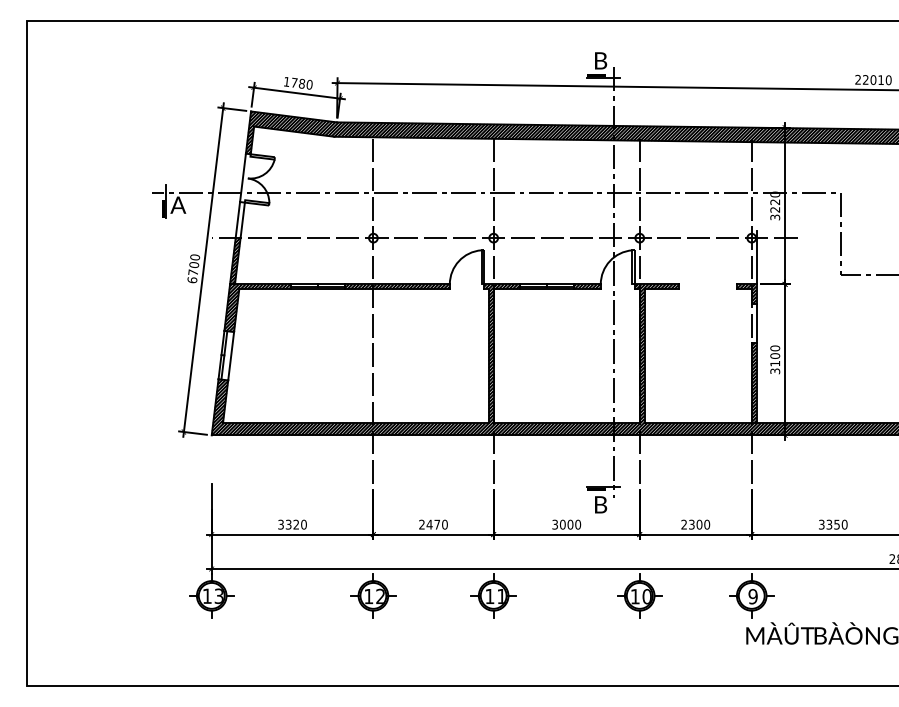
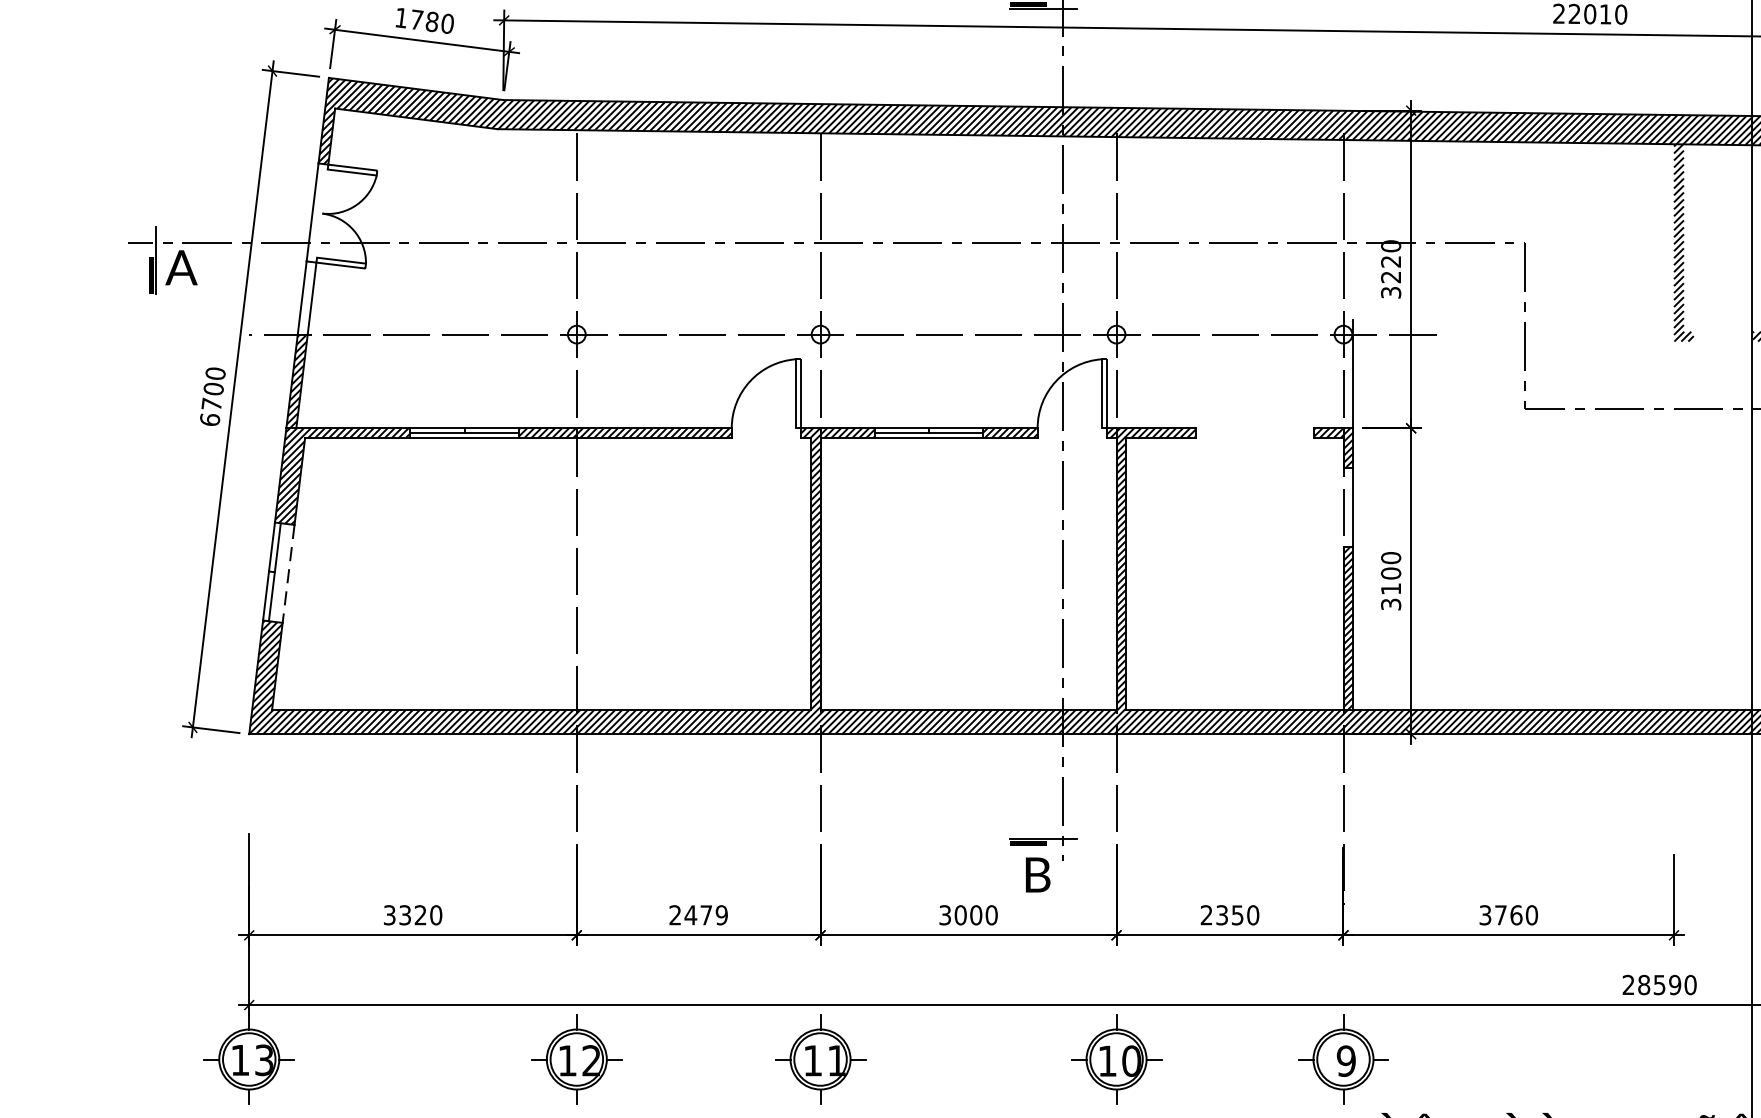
line: (231, 356) -> (289, 574), solid -> dashed
text: (444, 524) -> (720, 914), 2470 -> 2479
text: (699, 524) -> (1237, 914), 2300 -> 2350
text: (833, 524) -> (1509, 914), 3350 -> 3760

